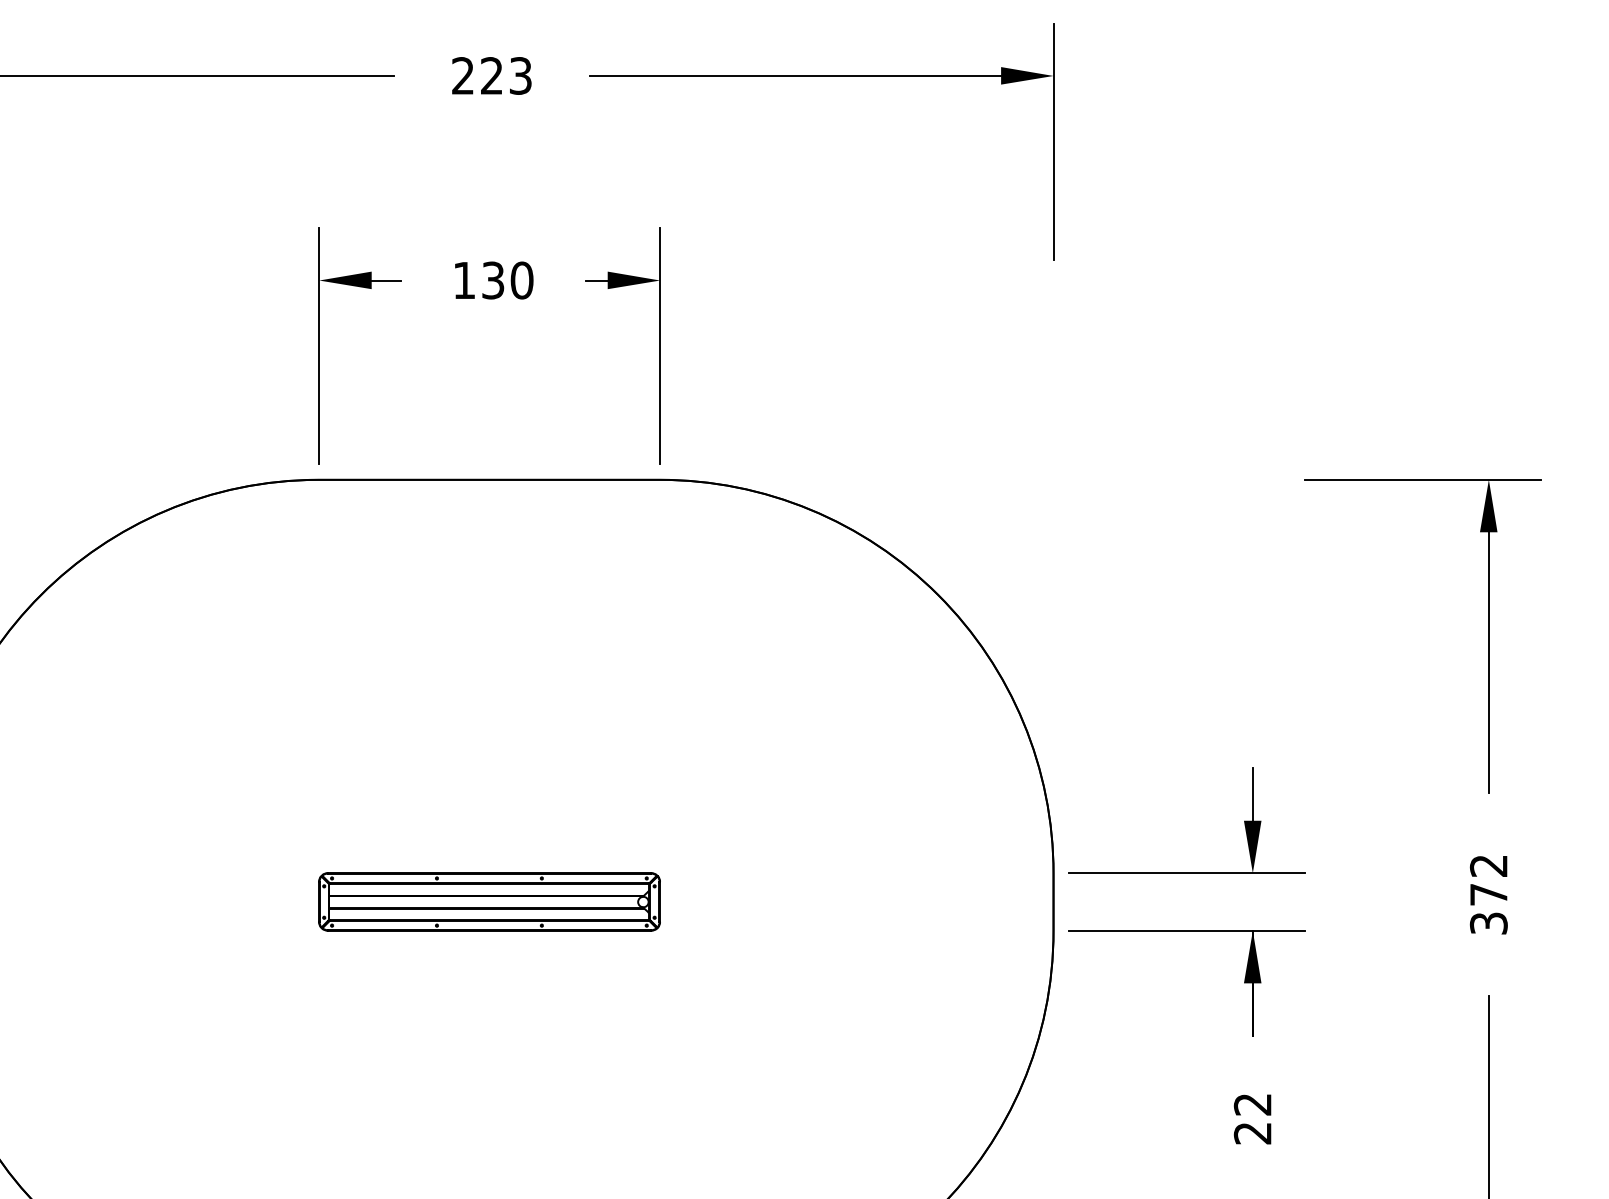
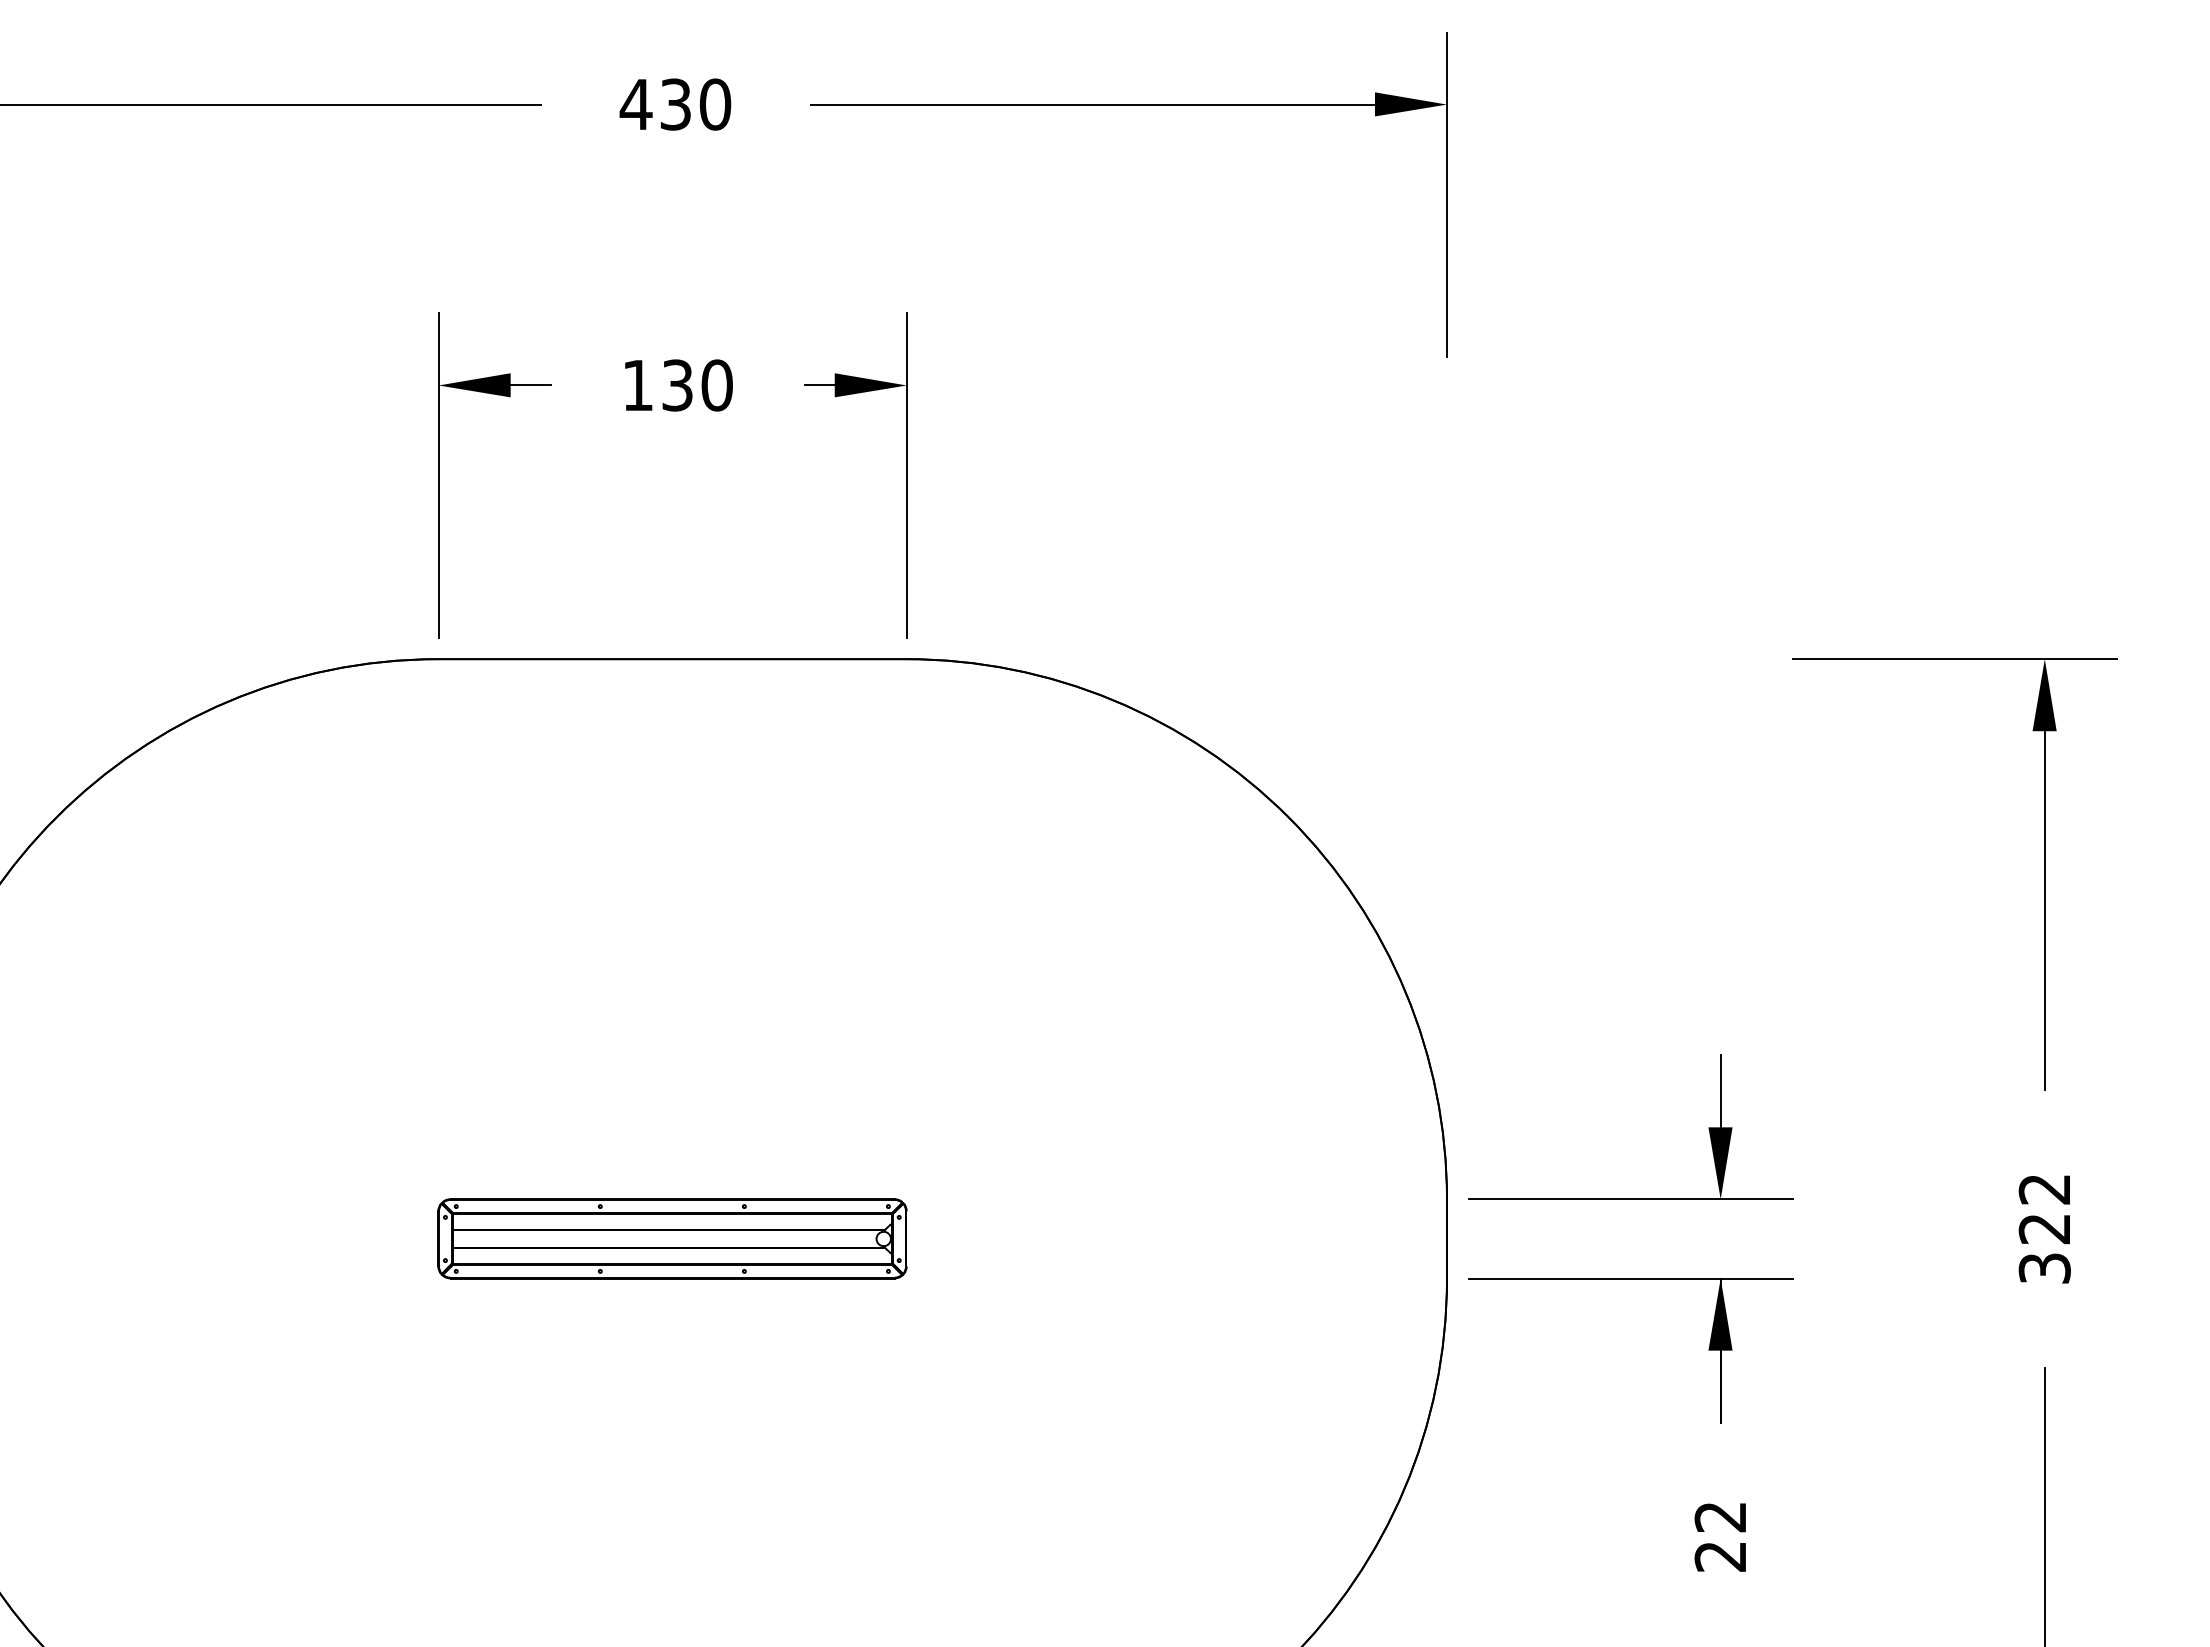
text: (491, 75) -> (675, 104), 223 -> 430
text: (1487, 895) -> (2043, 1229), 372 -> 322

